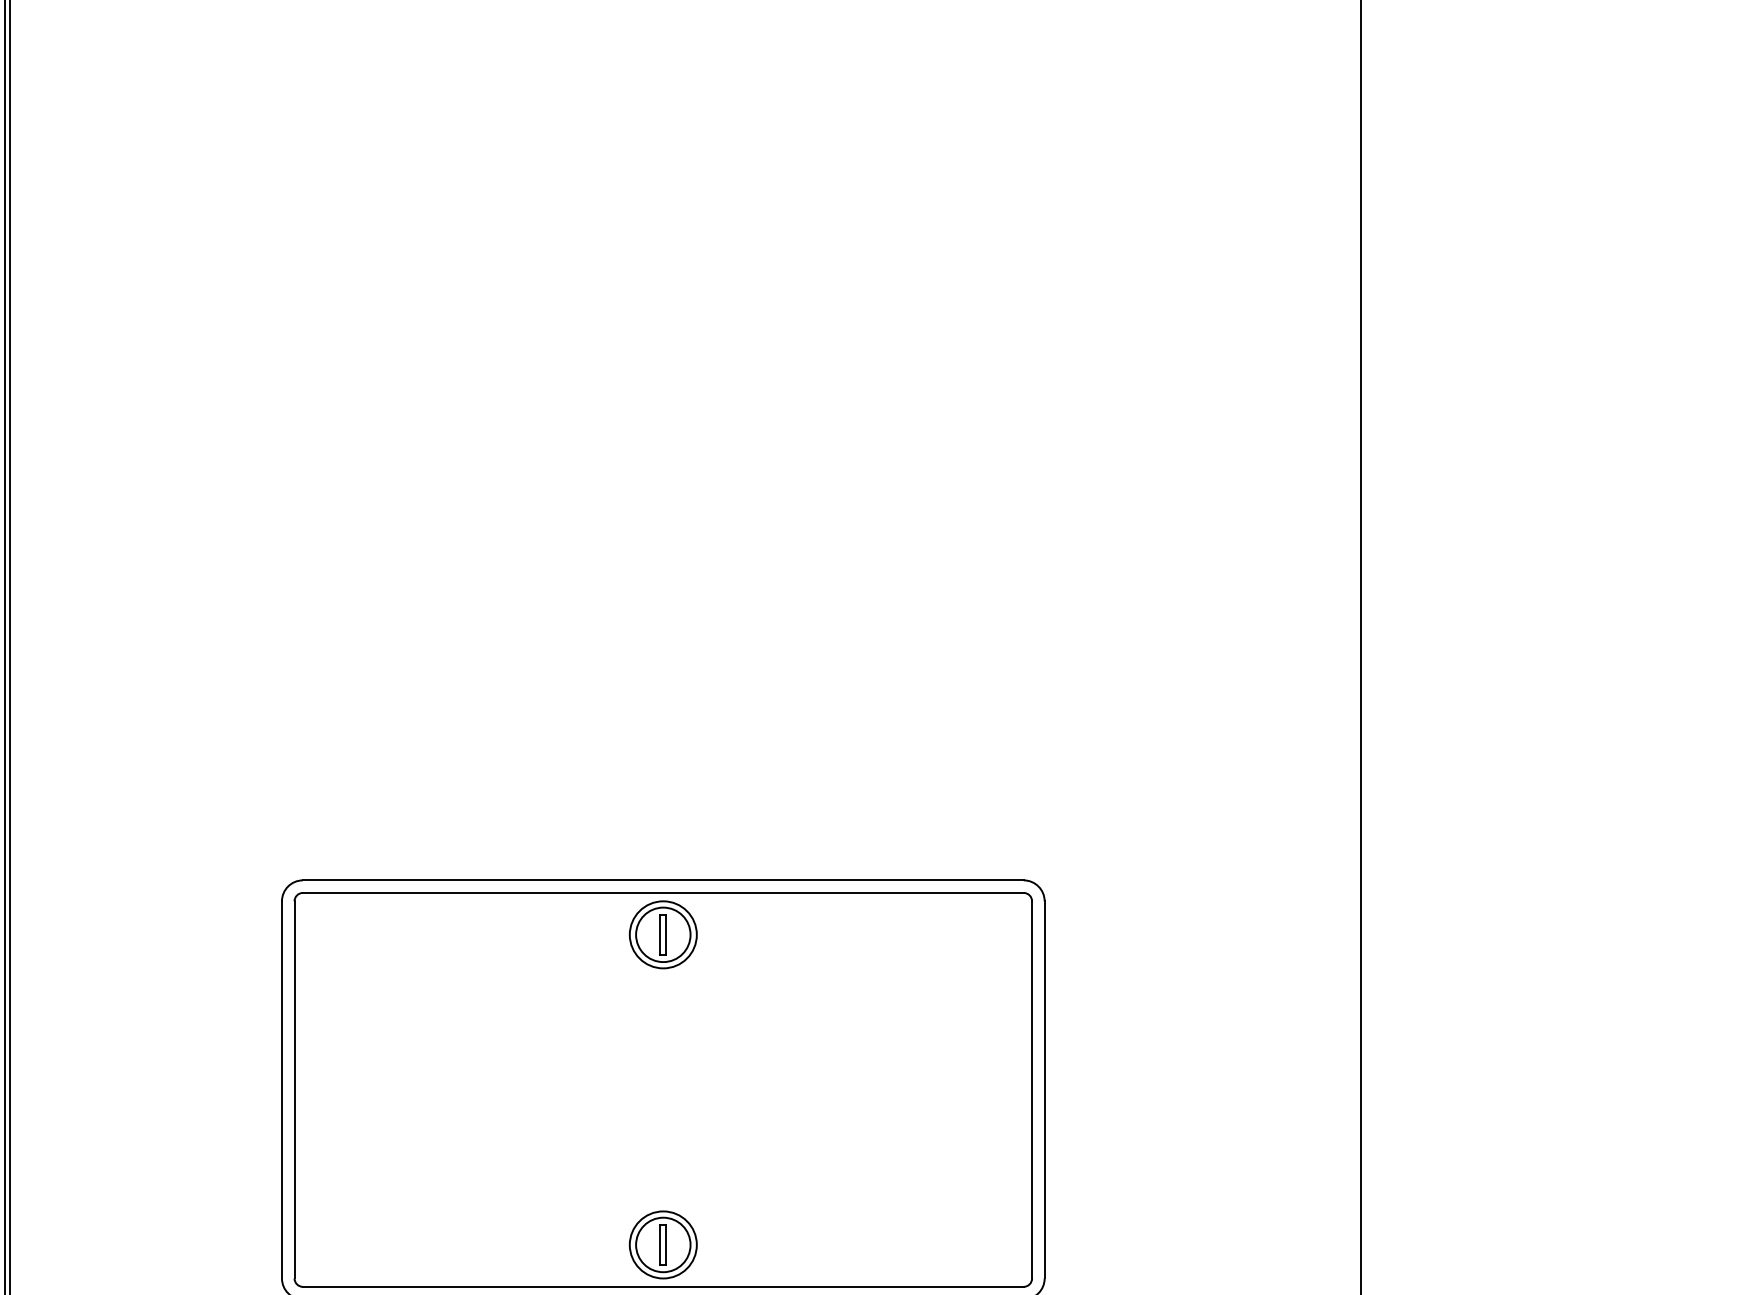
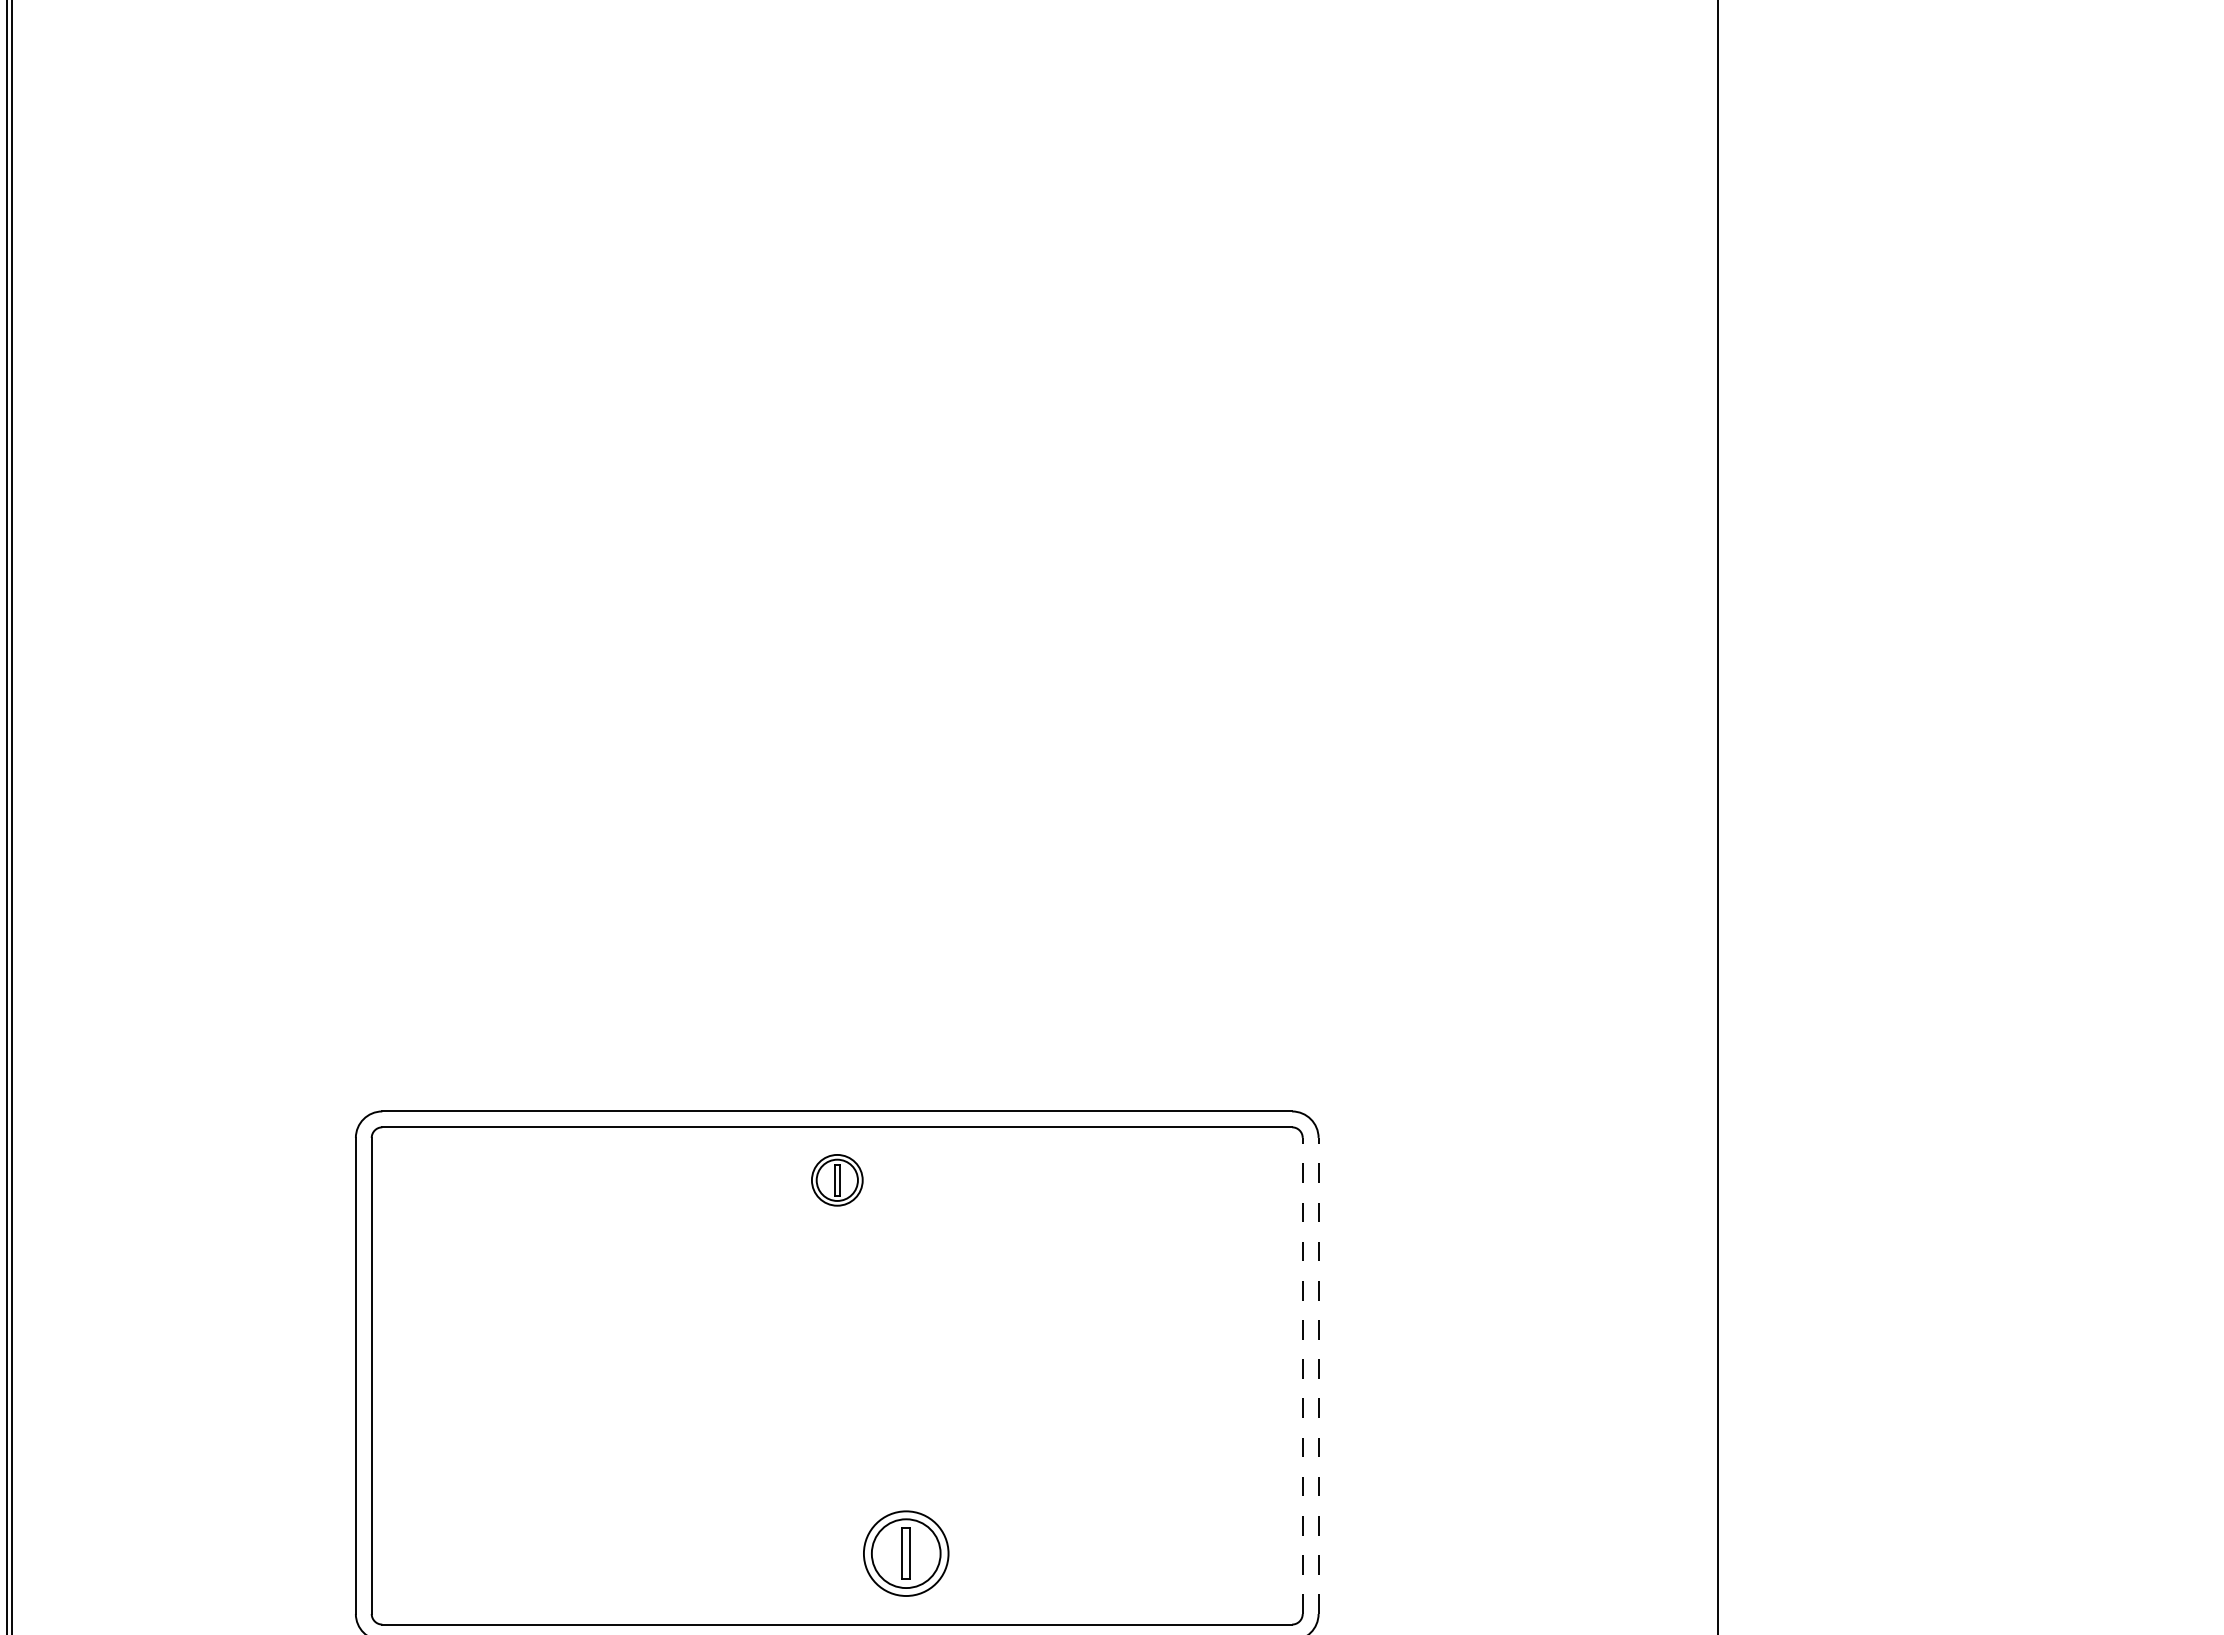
part: (663, 935) -> (837, 1180), size x0.6
line: (1031, 1089) -> (1302, 1375), solid -> dashed
line: (1044, 1089) -> (1318, 1375), solid -> dashed
part: (663, 1244) -> (906, 1553), moved

